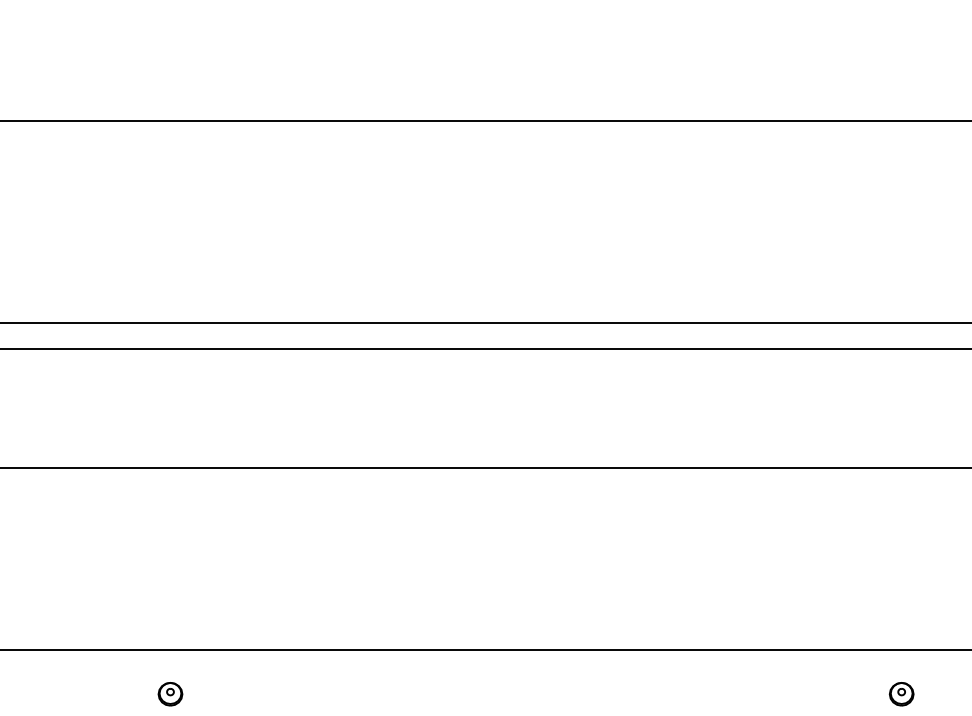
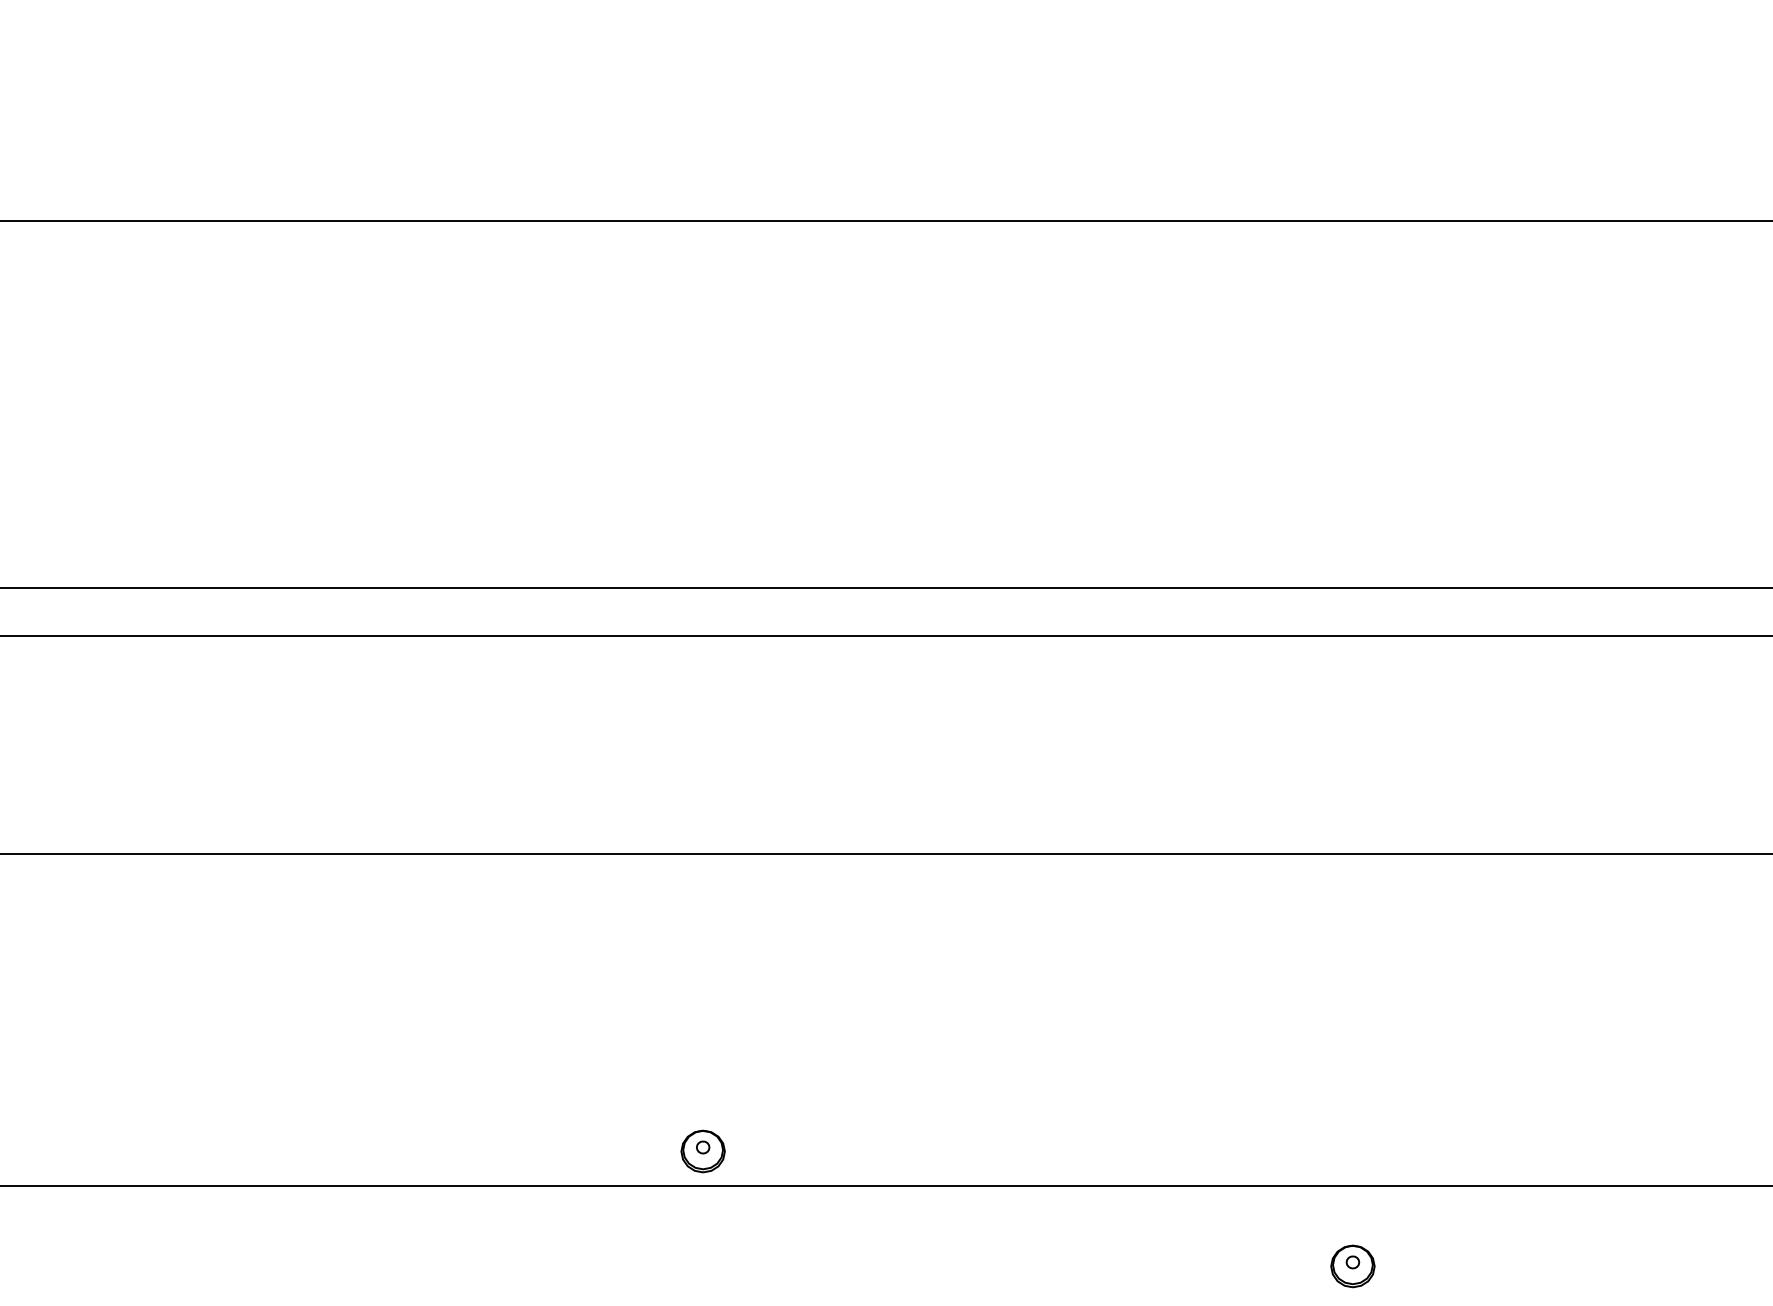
part: (170, 694) -> (703, 1151), moved
part: (901, 694) -> (1352, 1266), moved

